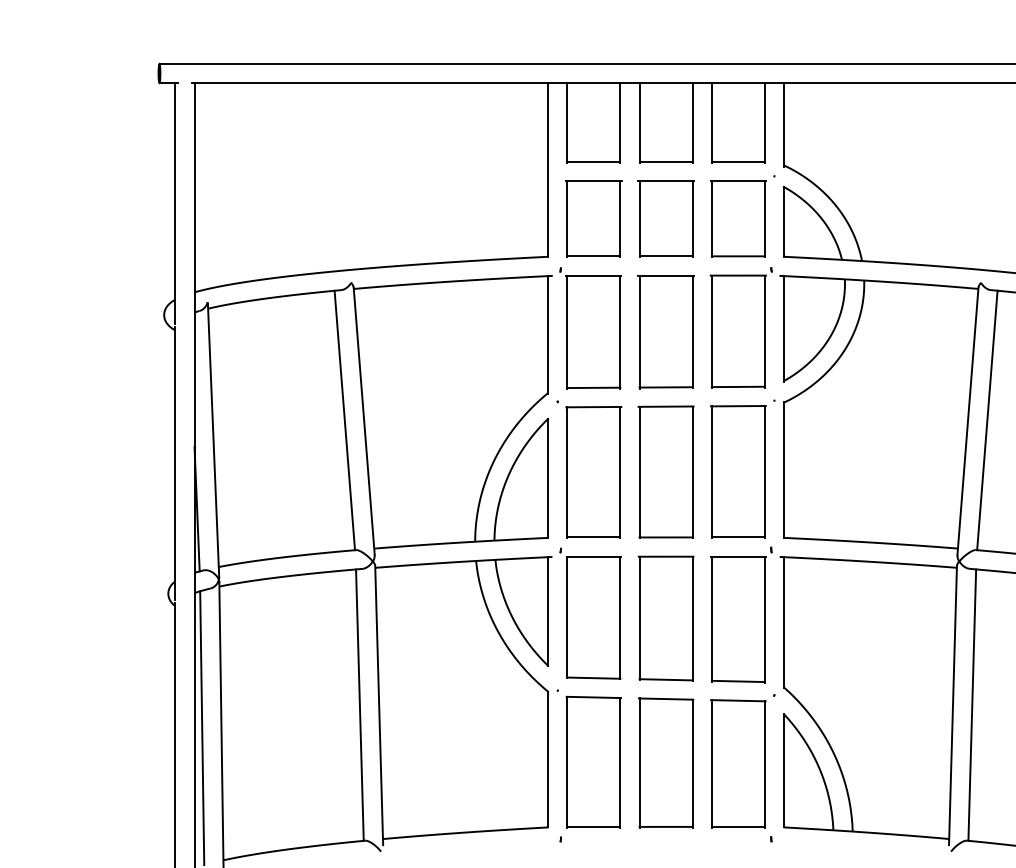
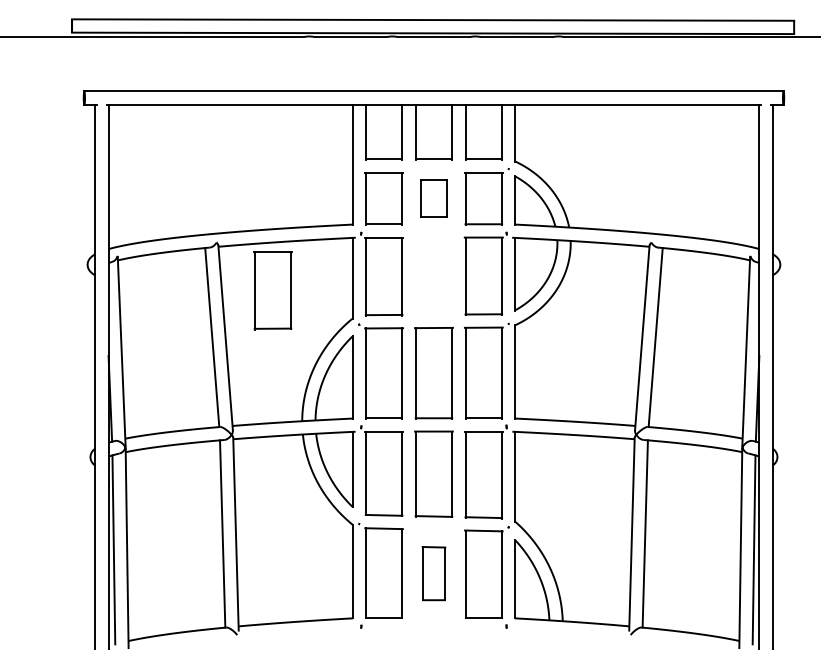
part: (665, 218) -> (433, 198), size x0.7
part: (665, 332) -> (272, 290), moved
part: (665, 762) -> (433, 573), size x0.6

